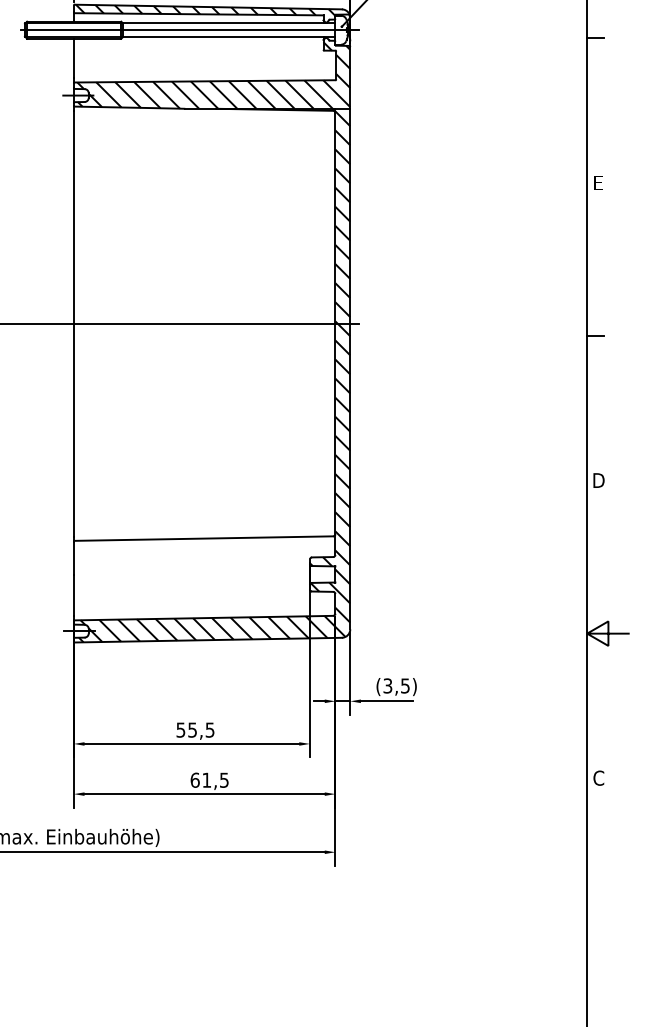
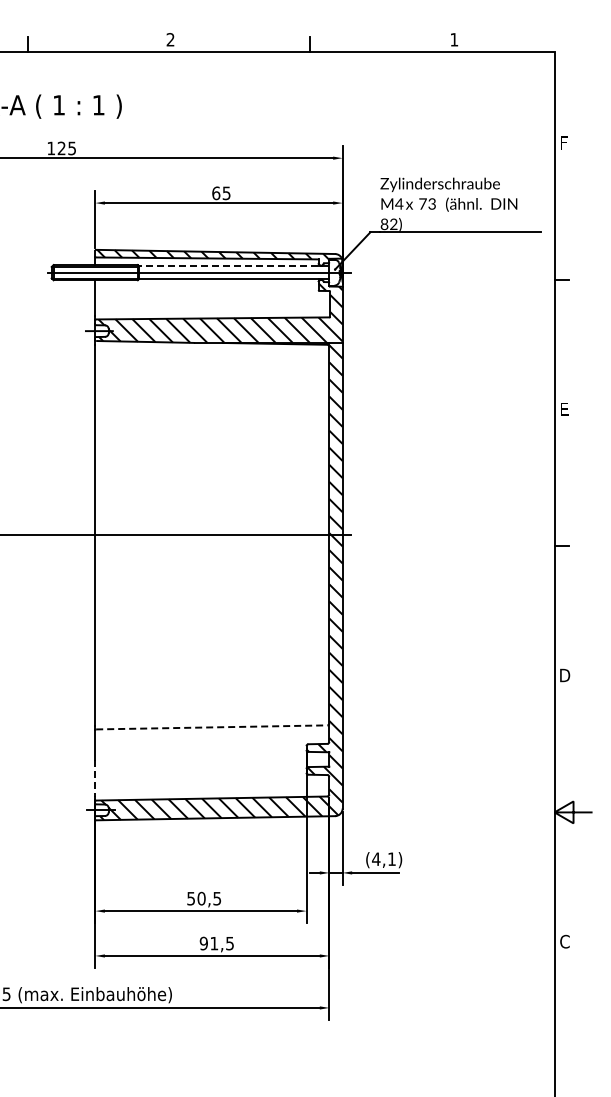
line: (228, 23) -> (233, 266), solid -> dashed
line: (203, 538) -> (211, 727), solid -> dashed
line: (73, 595) -> (95, 778), solid -> dashed
text: (395, 686) -> (383, 859), (3,5) -> (4,1)
text: (192, 729) -> (201, 898), 55,5 -> 50,5
text: (194, 780) -> (203, 943), 61,5 -> 91,5

